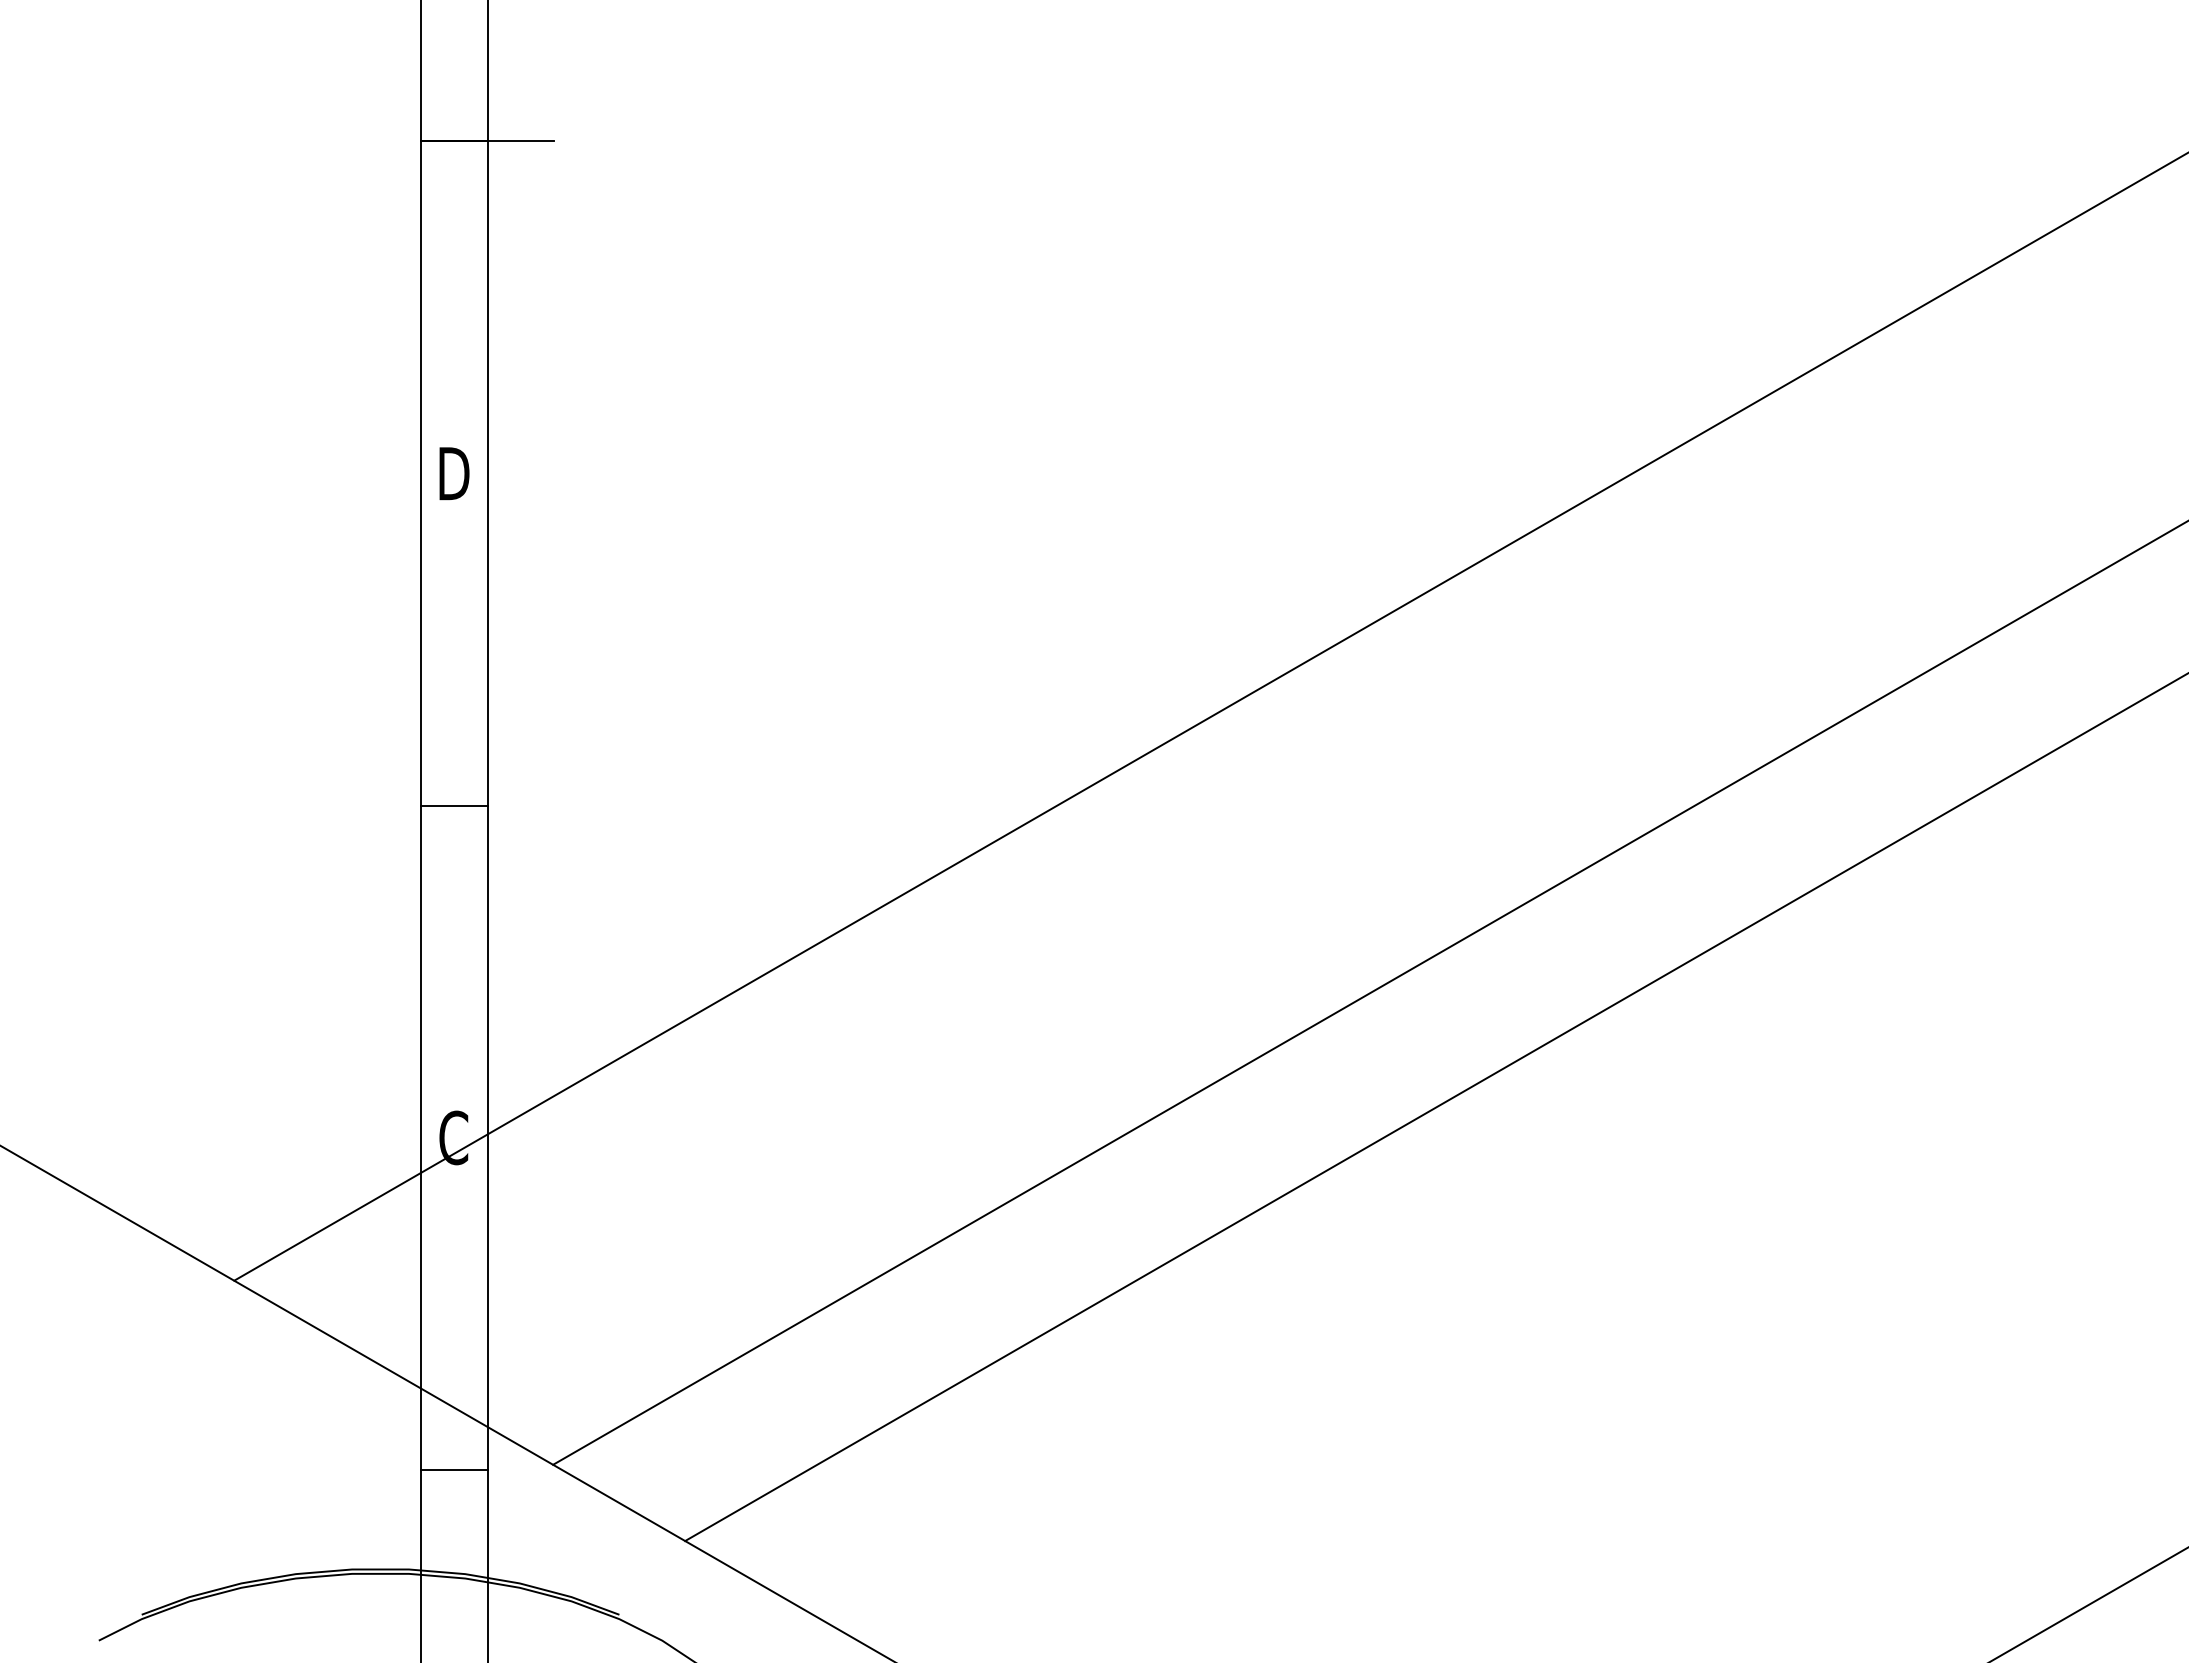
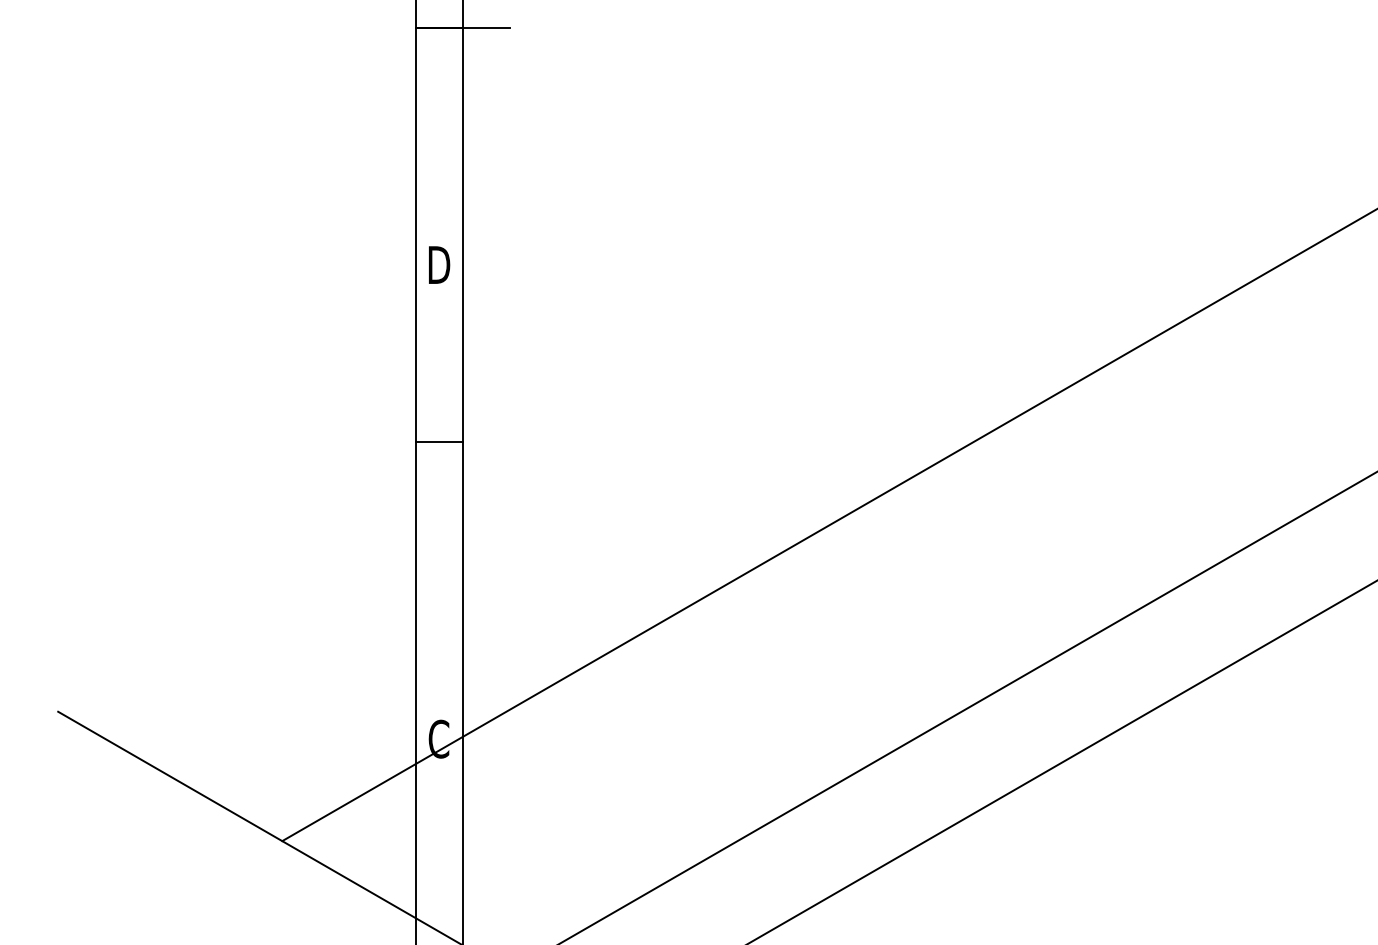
line: (454, 805) -> (439, 441), moved

